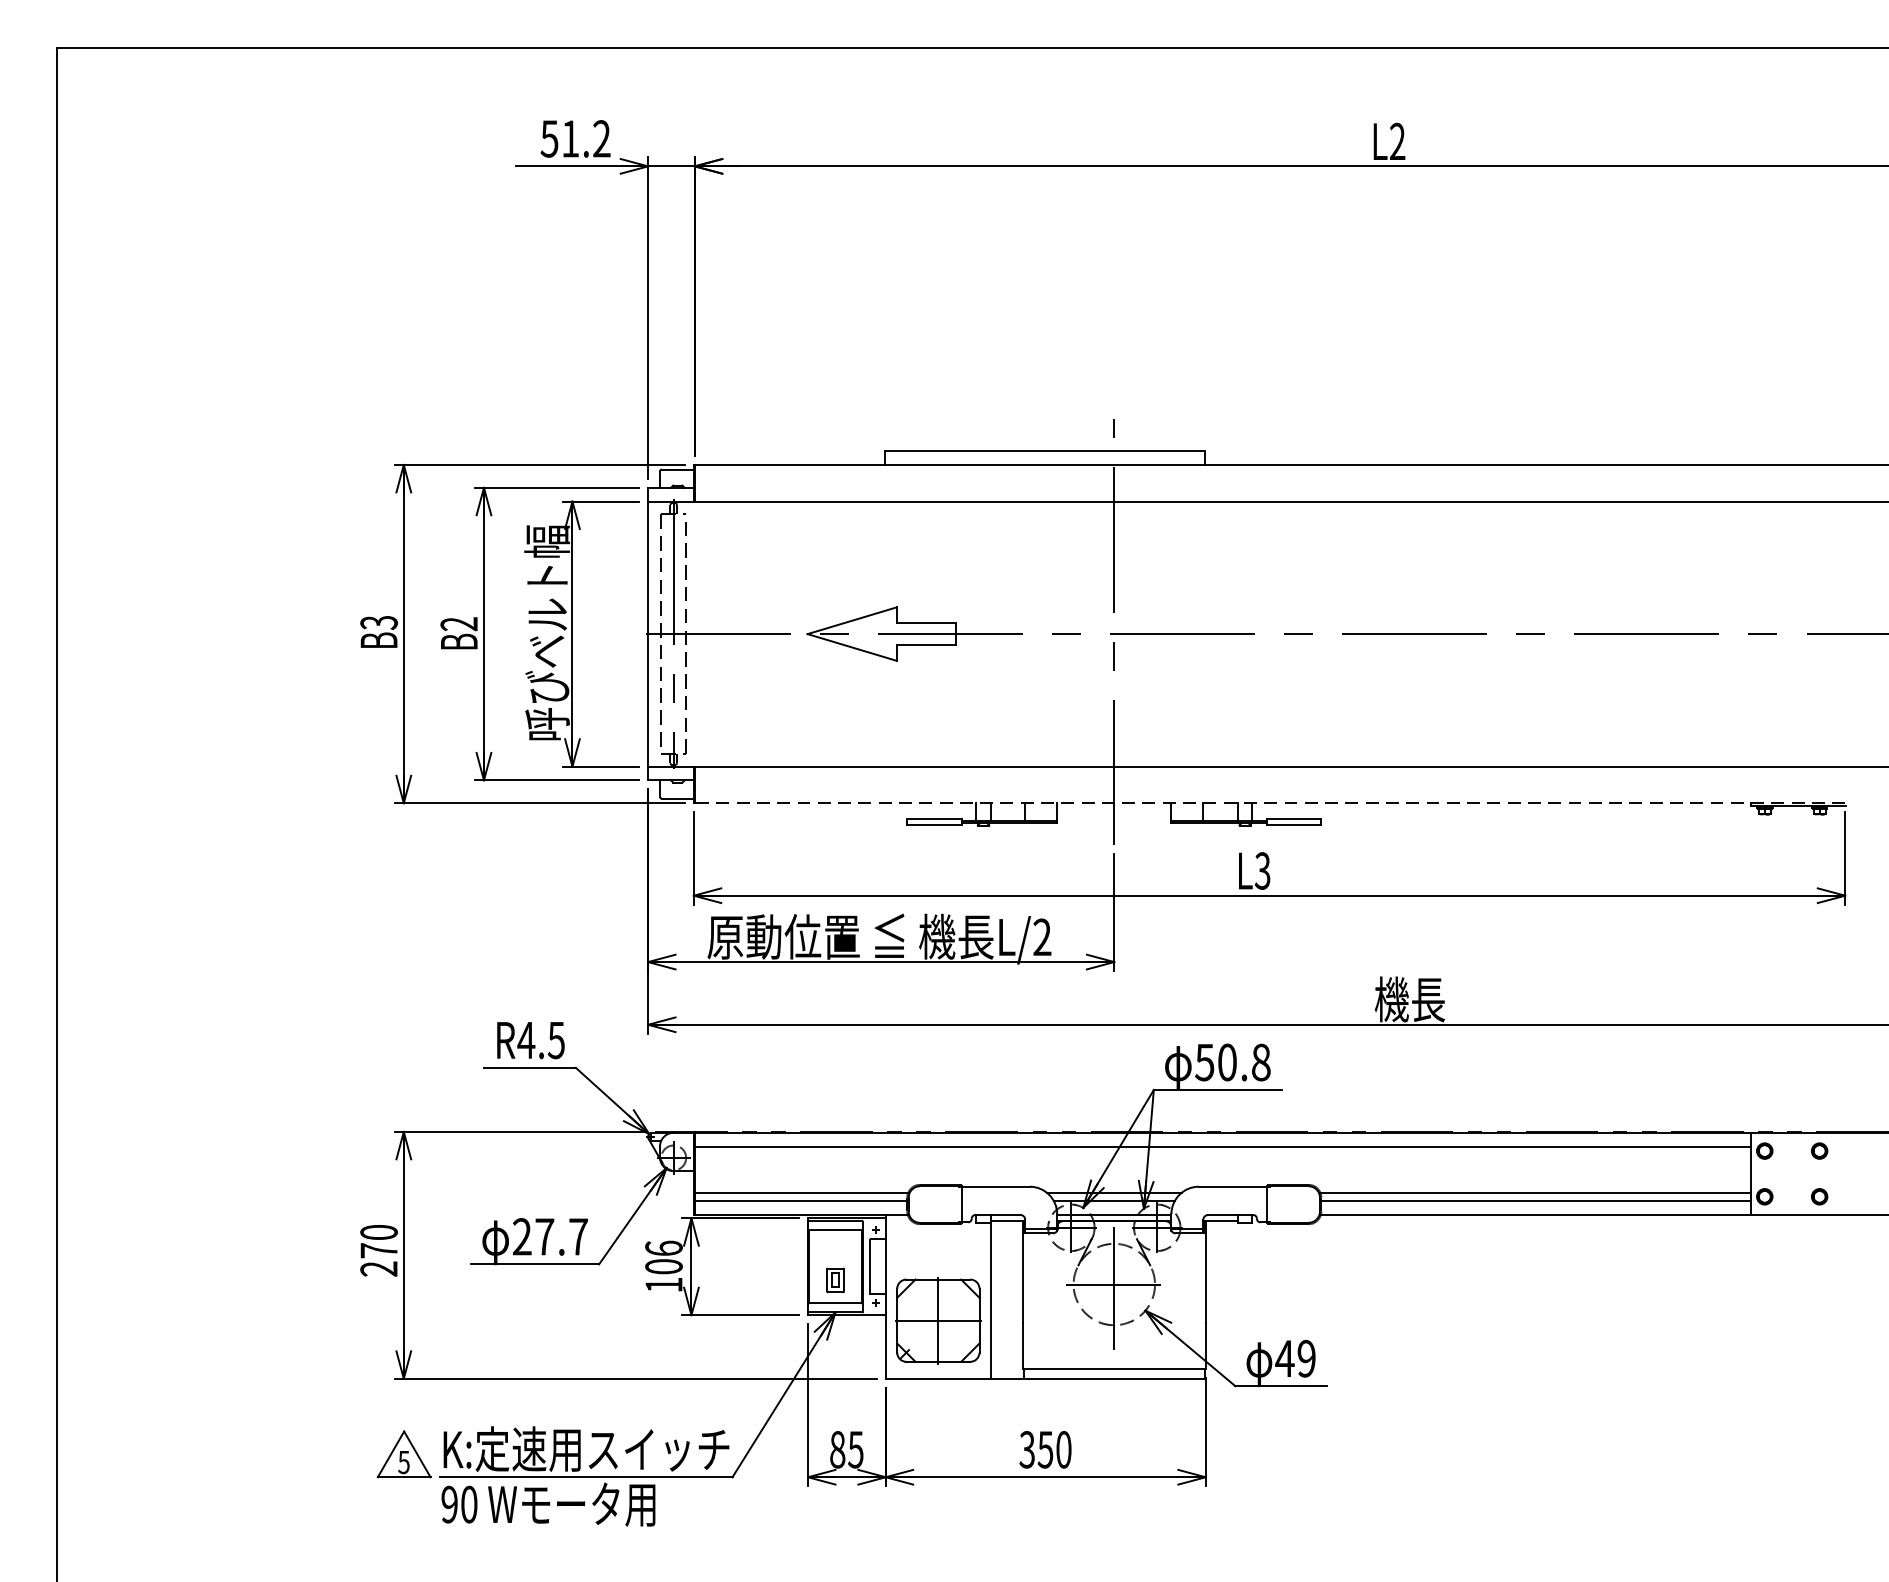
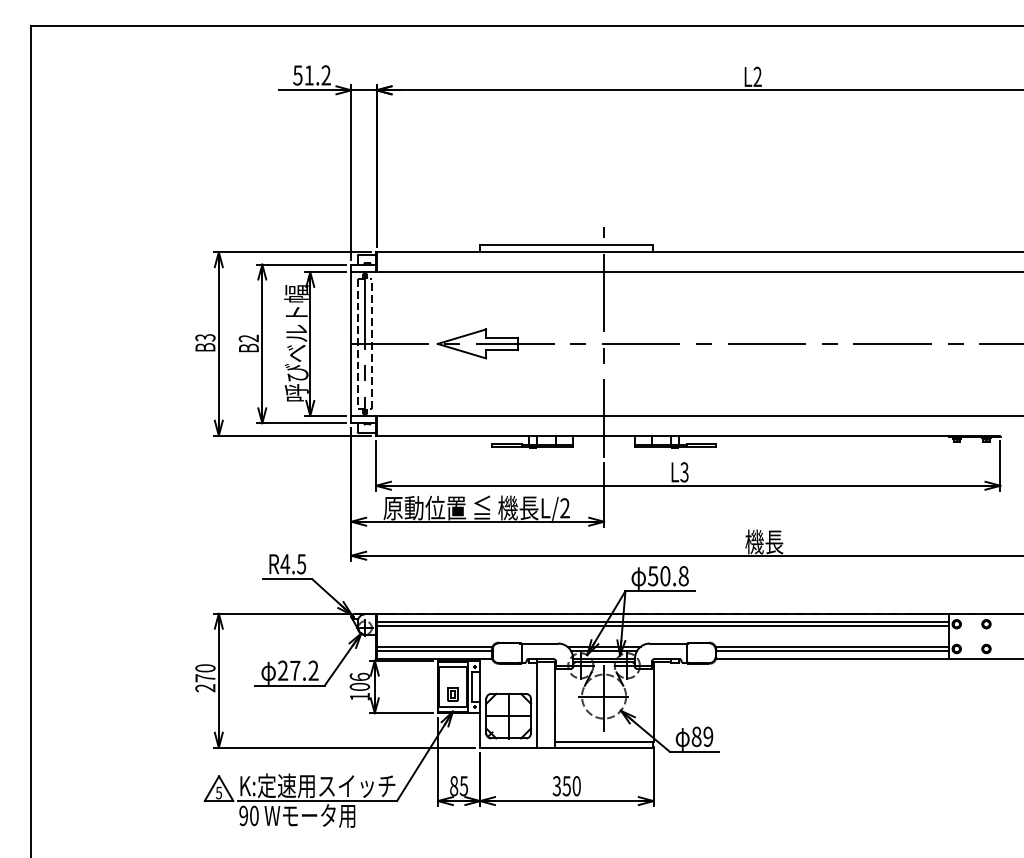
line: (1270, 802) -> (688, 435), dashed -> solid
line: (1222, 1155) -> (662, 626), added
text: (578, 1236) -> (313, 670), 27.7 -> 27.2
text: (1284, 1358) -> (696, 736), 49 -> 89

